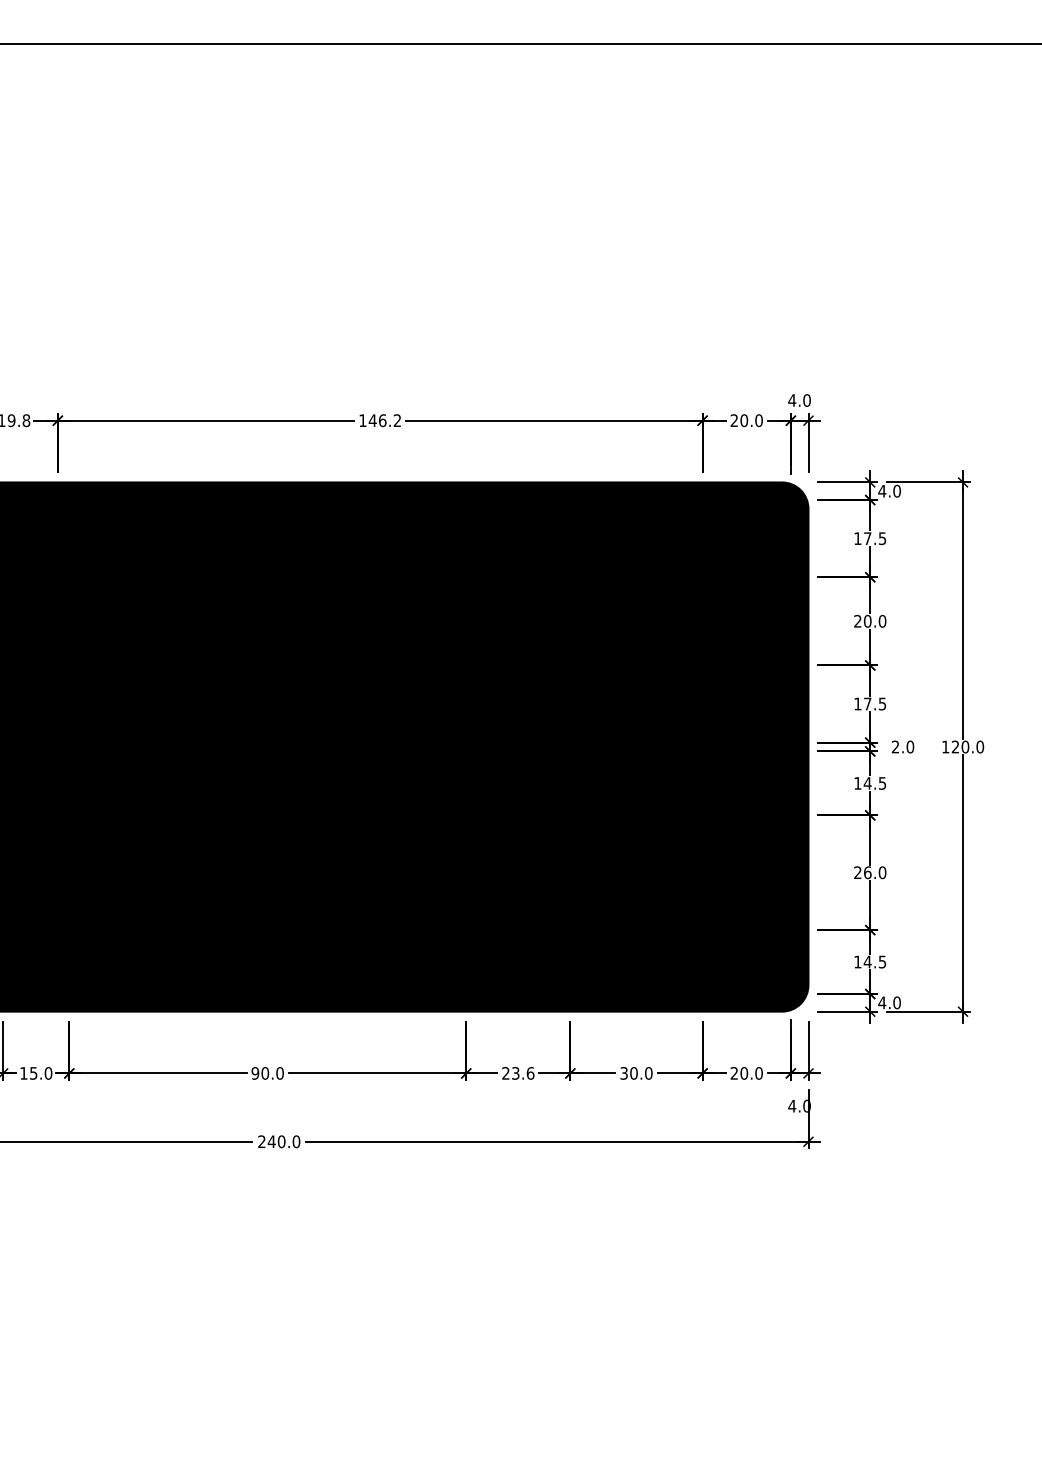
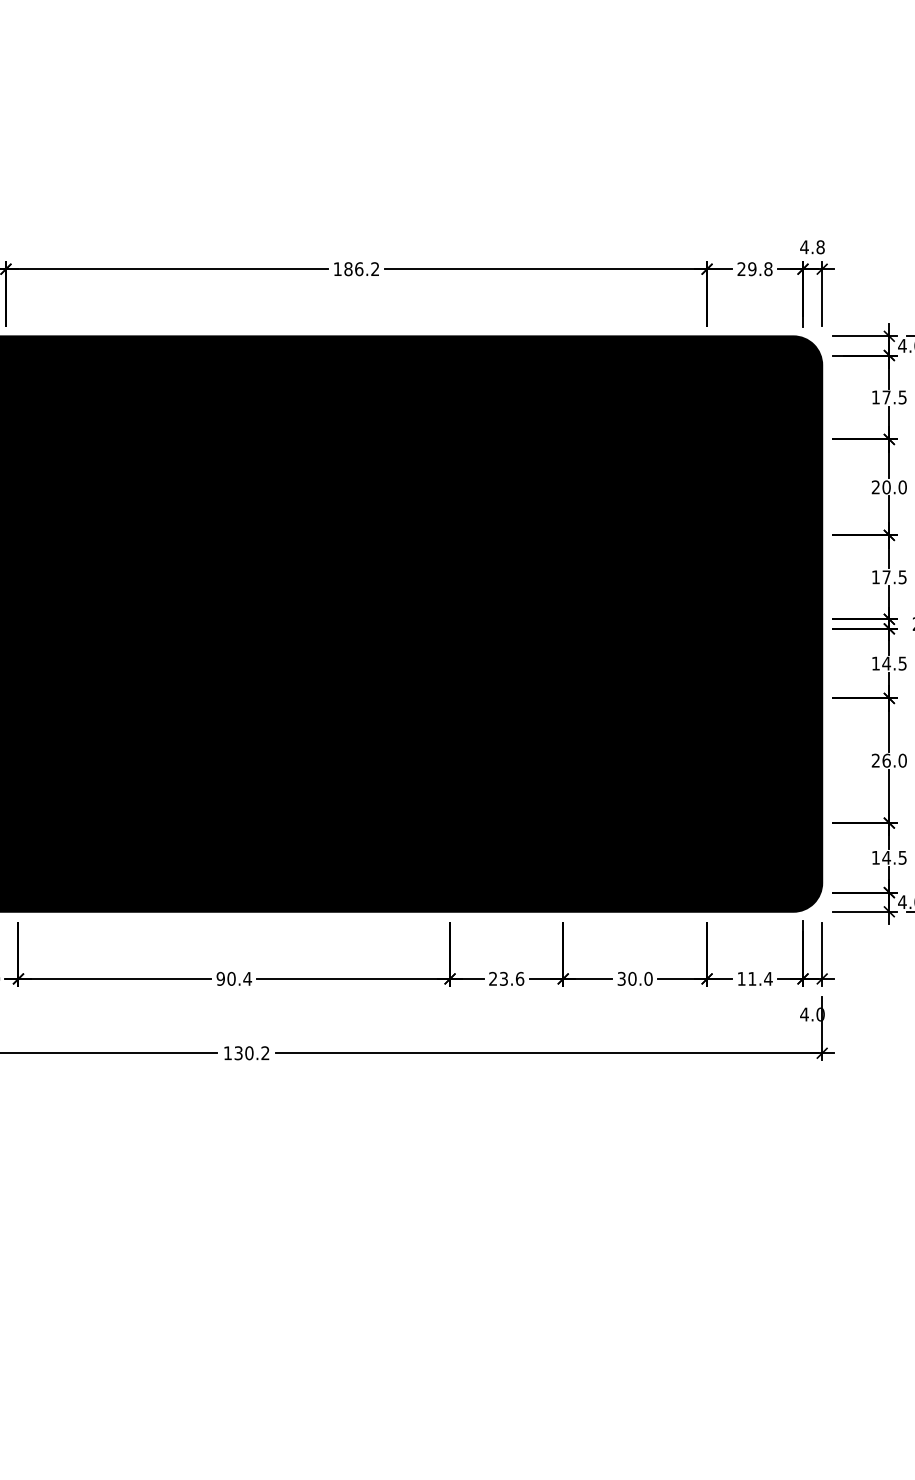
text: (806, 400) -> (820, 247), 4.0 -> 4.8
text: (372, 420) -> (348, 269), 146.2 -> 186.2
text: (751, 420) -> (760, 269), 20.0 -> 29.8
text: (280, 1073) -> (248, 979), 90.0 -> 90.4
text: (746, 1073) -> (754, 979), 20.0 -> 11.4
text: (279, 1141) -> (247, 1052), 240.0 -> 130.2

